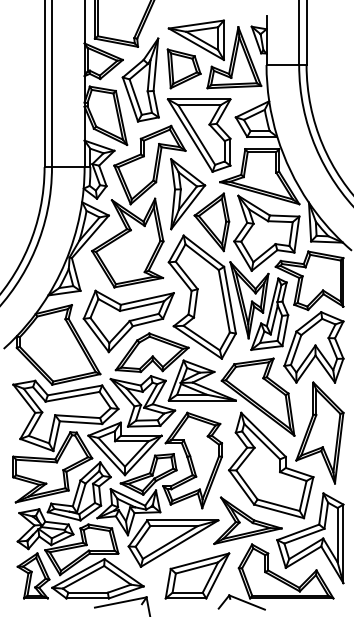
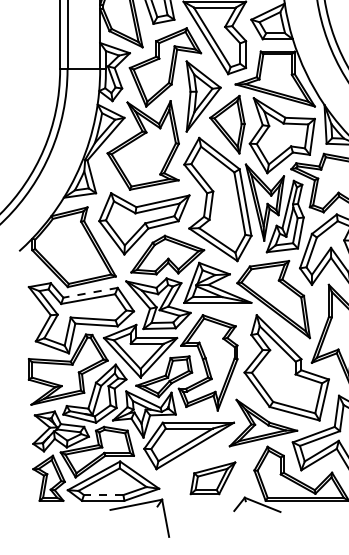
line: (75, 390) -> (91, 292), solid -> dashed
part: (197, 575) -> (213, 477), size x0.7
line: (88, 592) -> (104, 494), solid -> dashed

